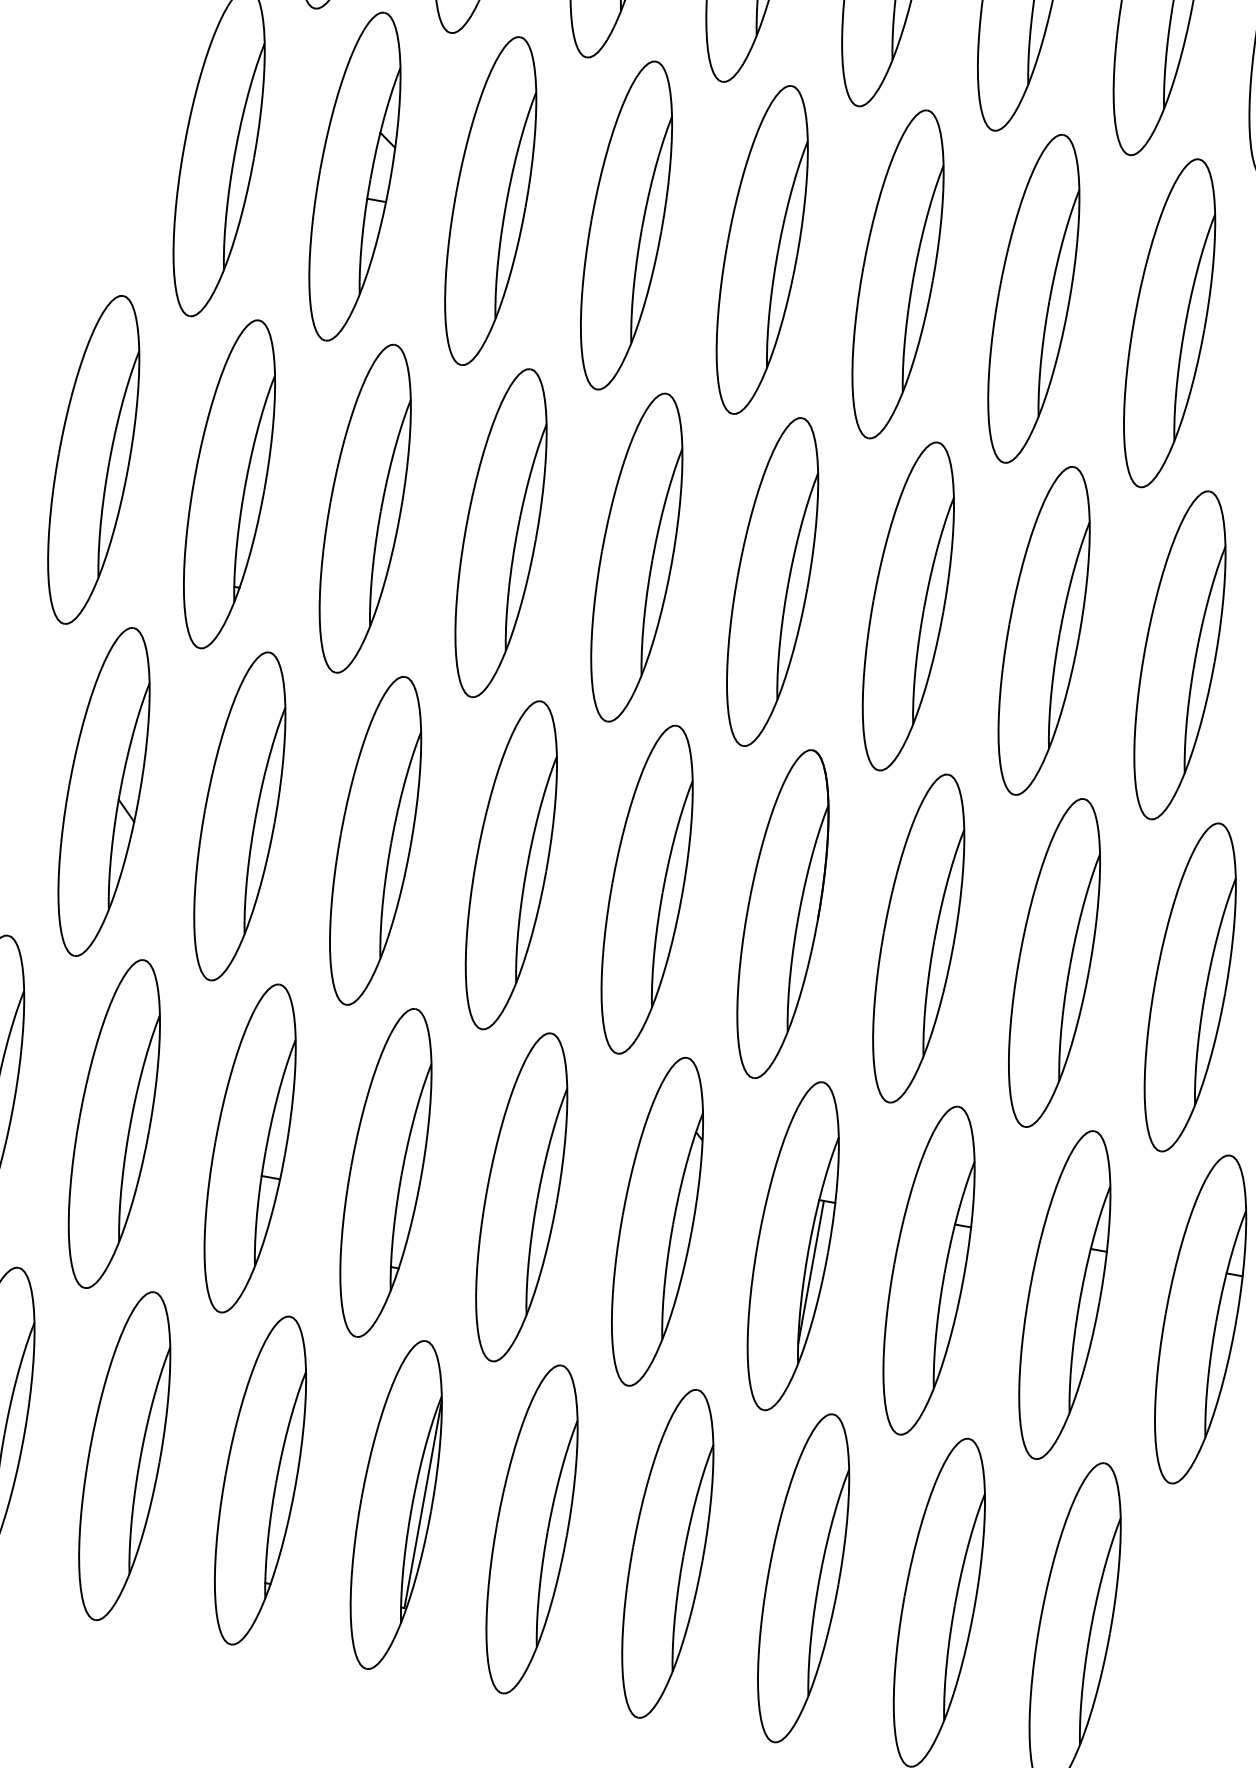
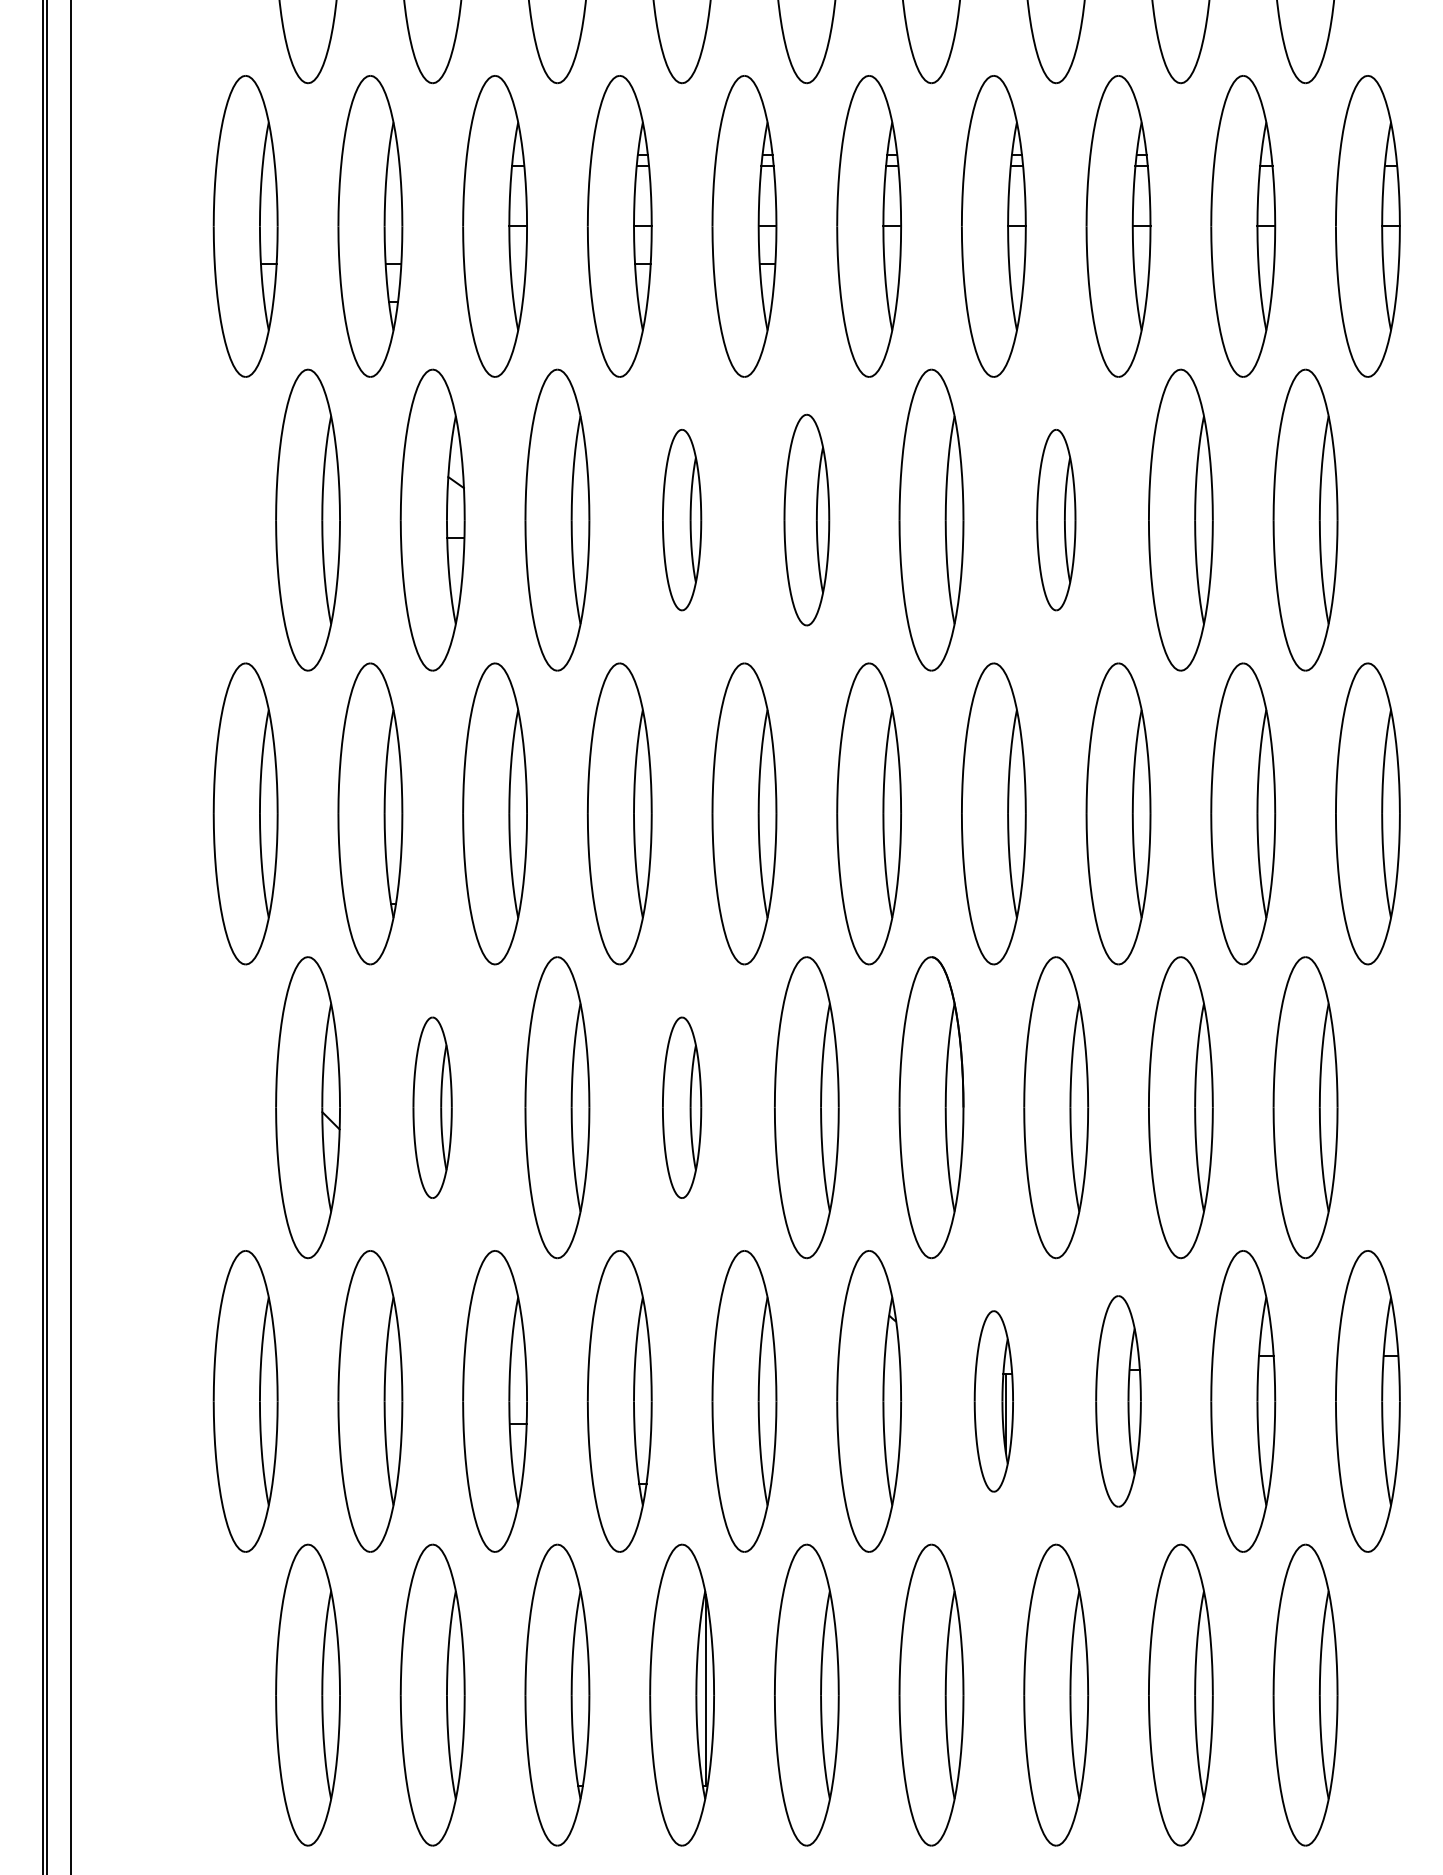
part: (625, 224) -> (681, 519), size x0.6
part: (762, 249) -> (806, 519), size x0.7
part: (1034, 298) -> (1056, 519), size x0.6
part: (239, 816) -> (432, 1107), size x0.6
part: (510, 864) -> (681, 1107), size x0.6
part: (792, 1246) -> (993, 1401), size x0.6
part: (928, 1270) -> (1118, 1401), size x0.7

